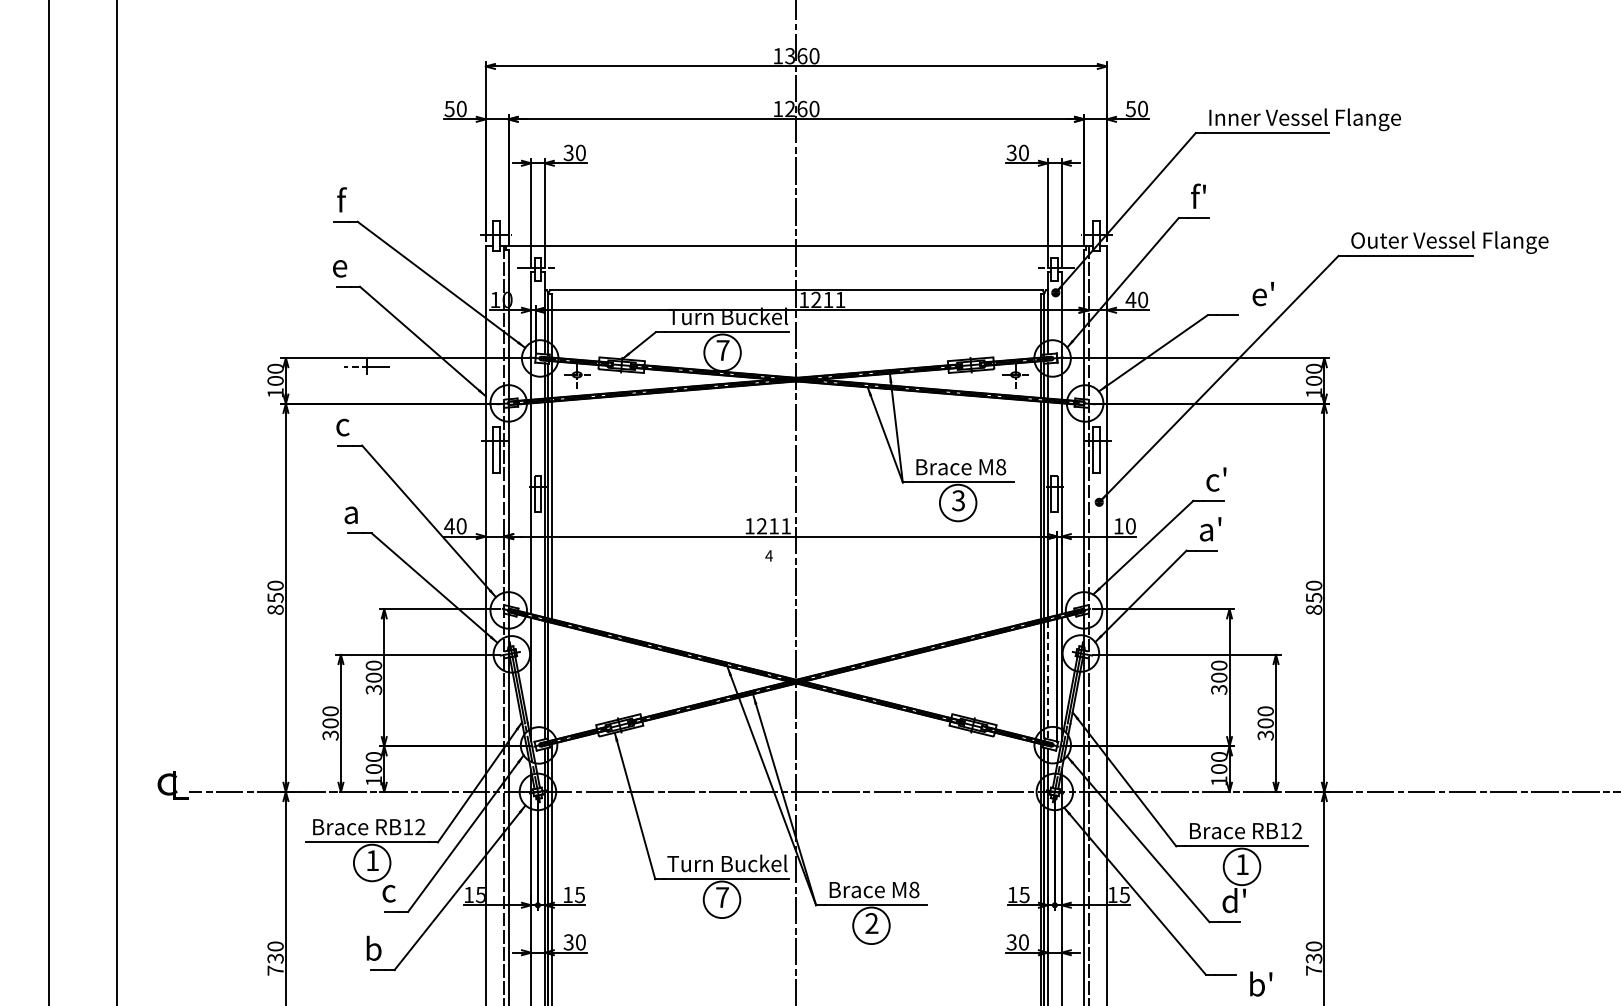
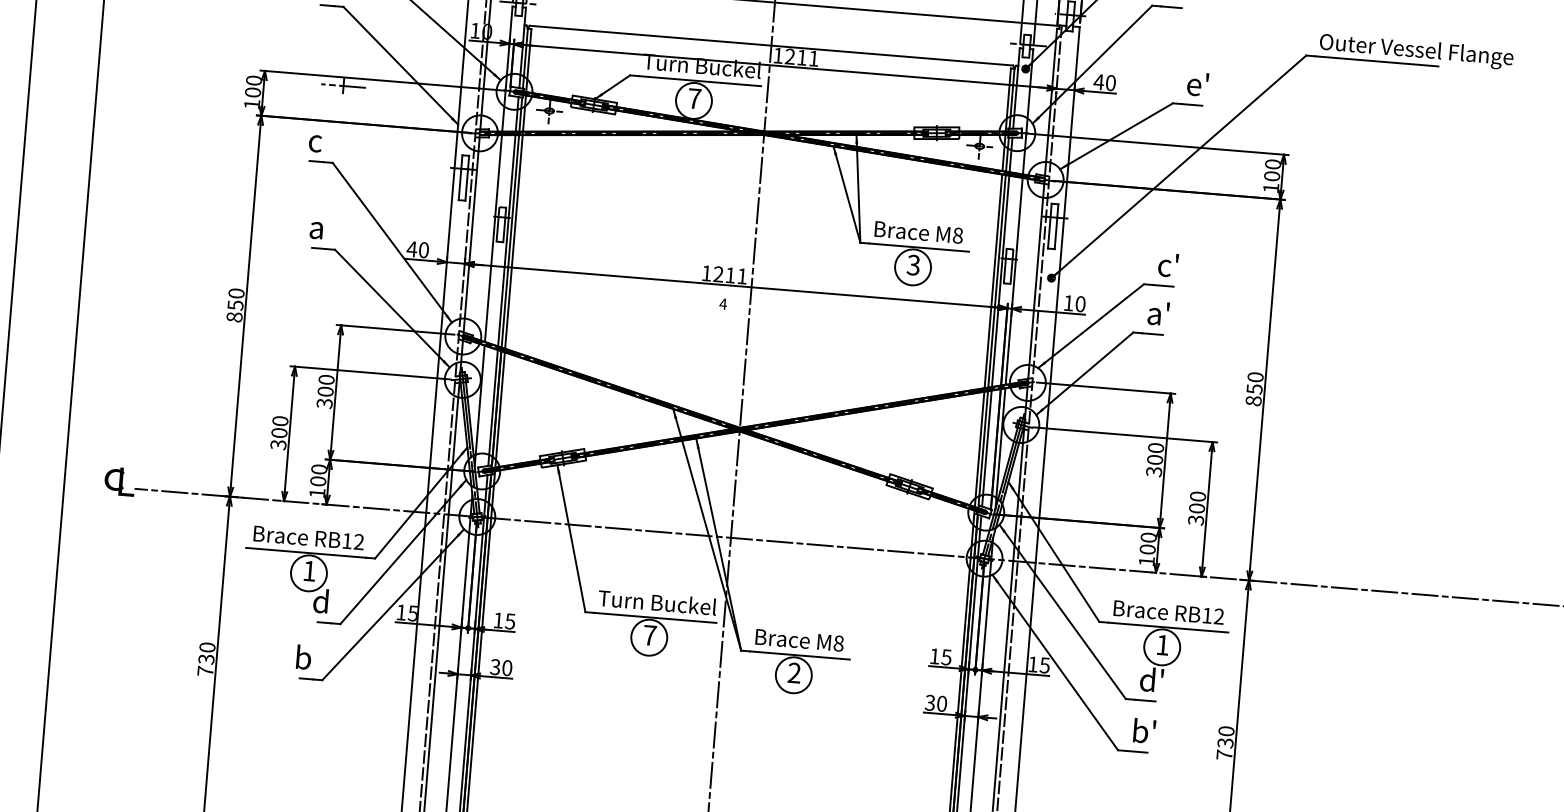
text: (1262, 294) -> (1197, 84), moved
line: (1048, 680) -> (987, 448), dashed -> solid
line: (552, 681) -> (500, 409), added
text: (387, 889) -> (321, 600), c -> d
text: (1261, 983) -> (1144, 730), moved

